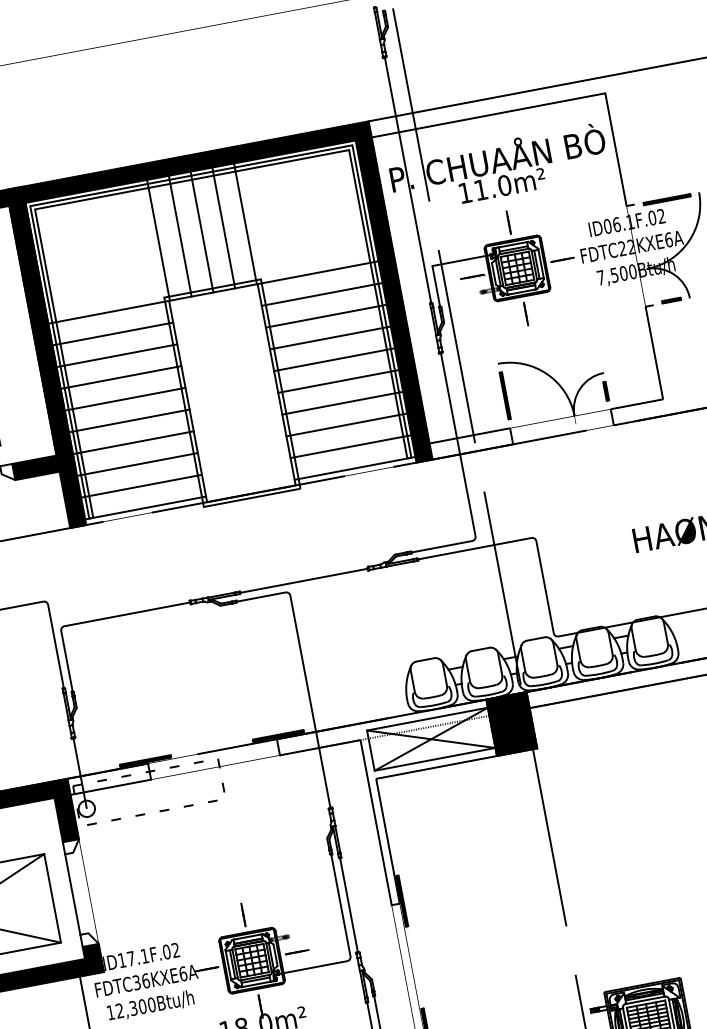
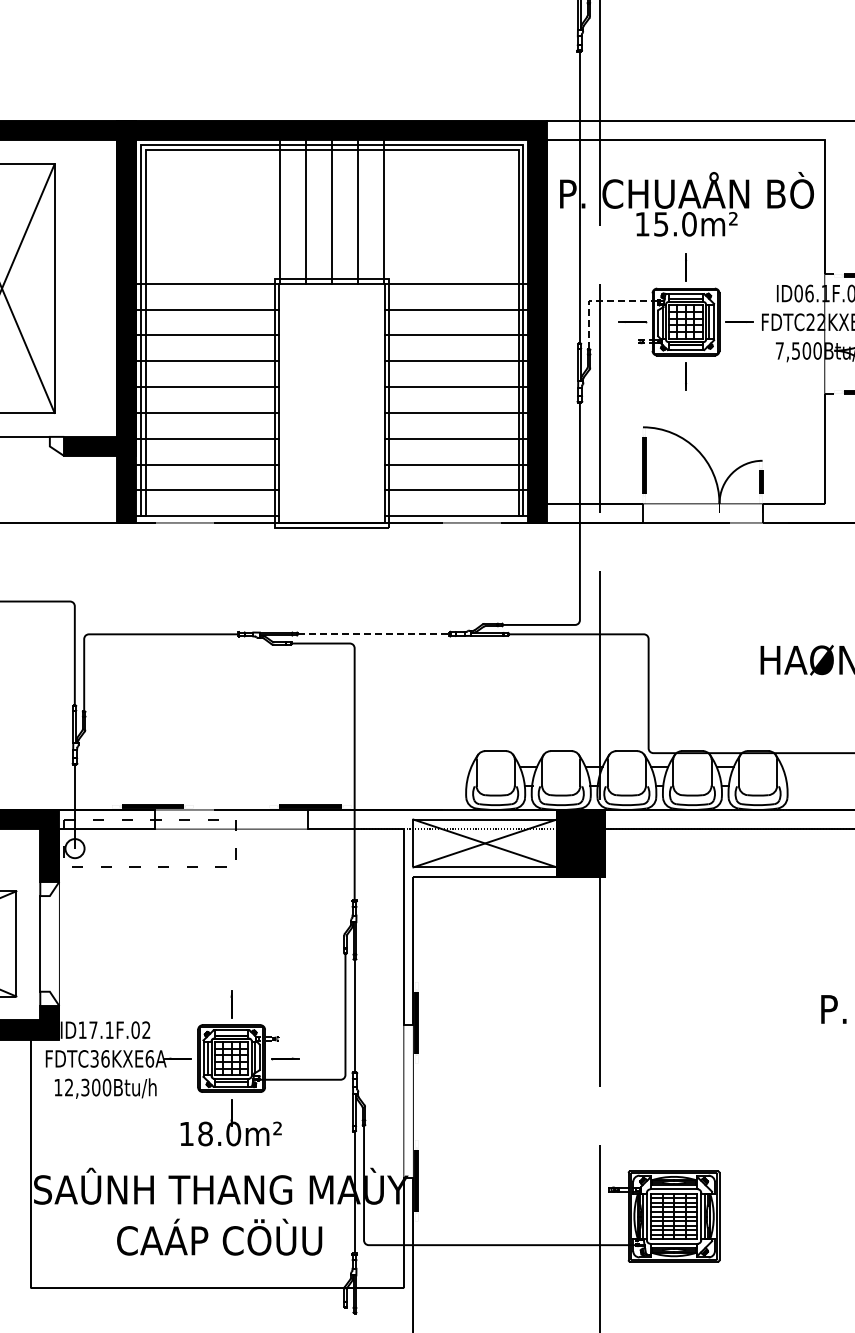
text: (481, 190) -> (661, 224), 11.0m² -> 15.0m²
line: (440, 264) -> (598, 300), solid -> dashed
line: (304, 580) -> (374, 634), solid -> dashed

